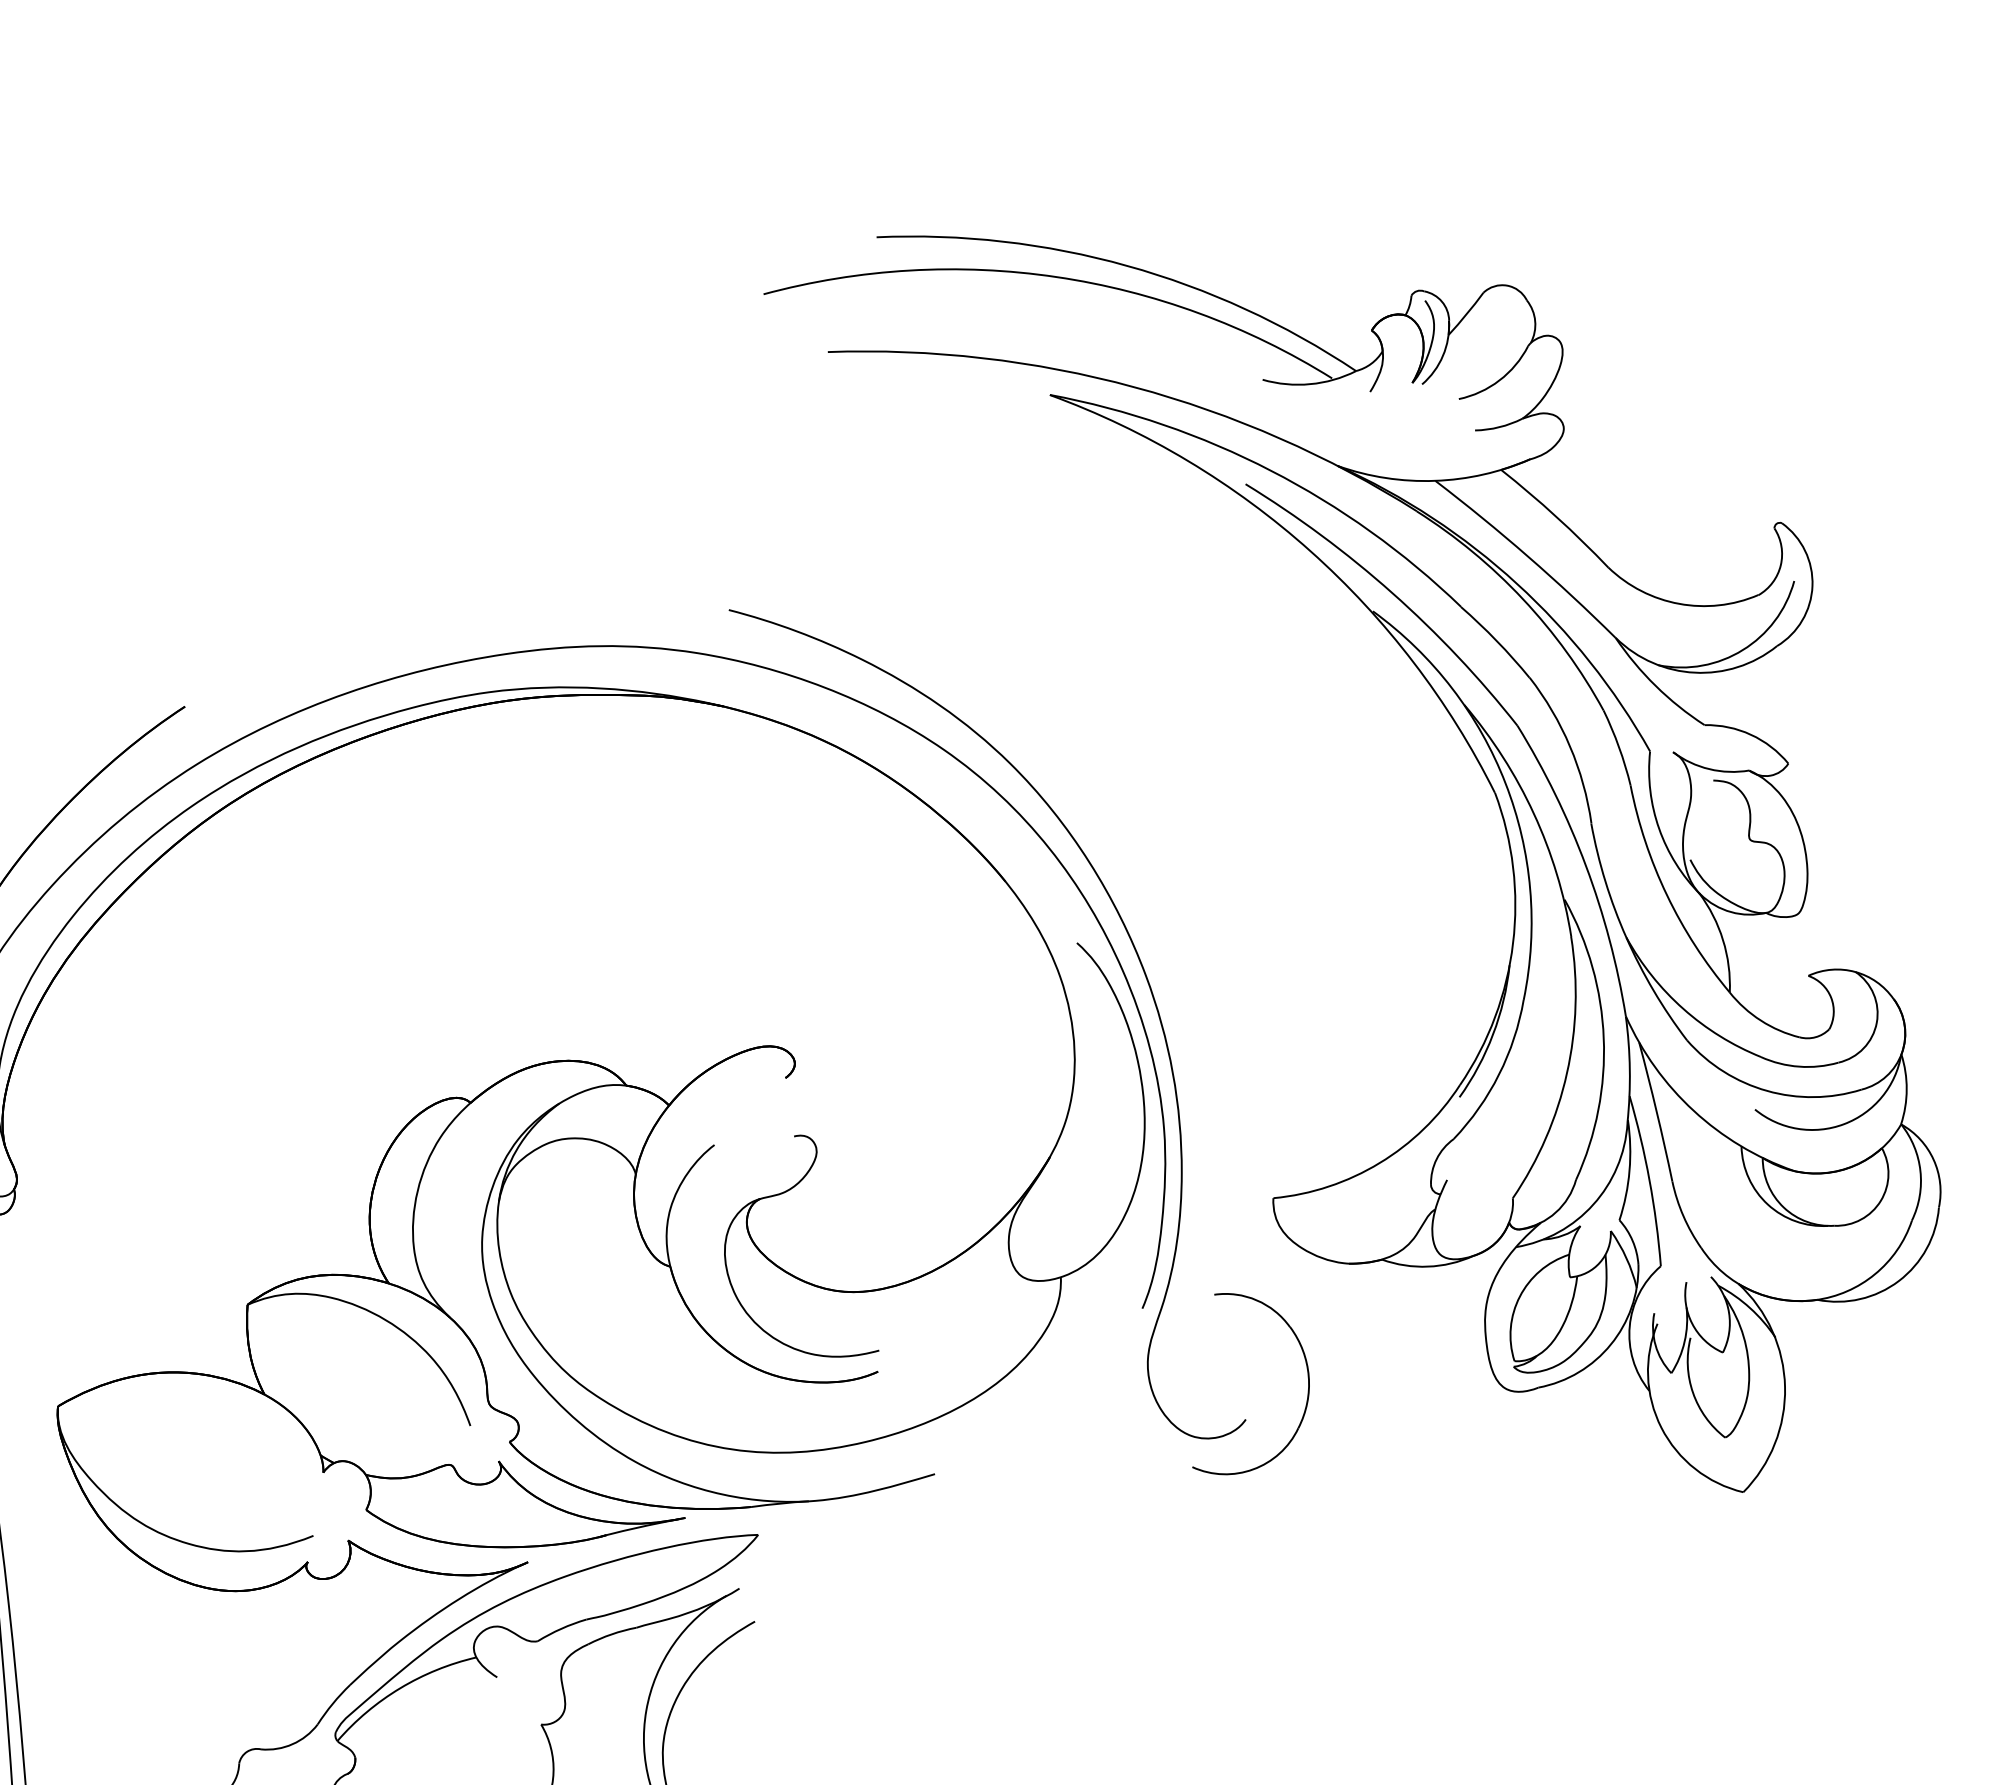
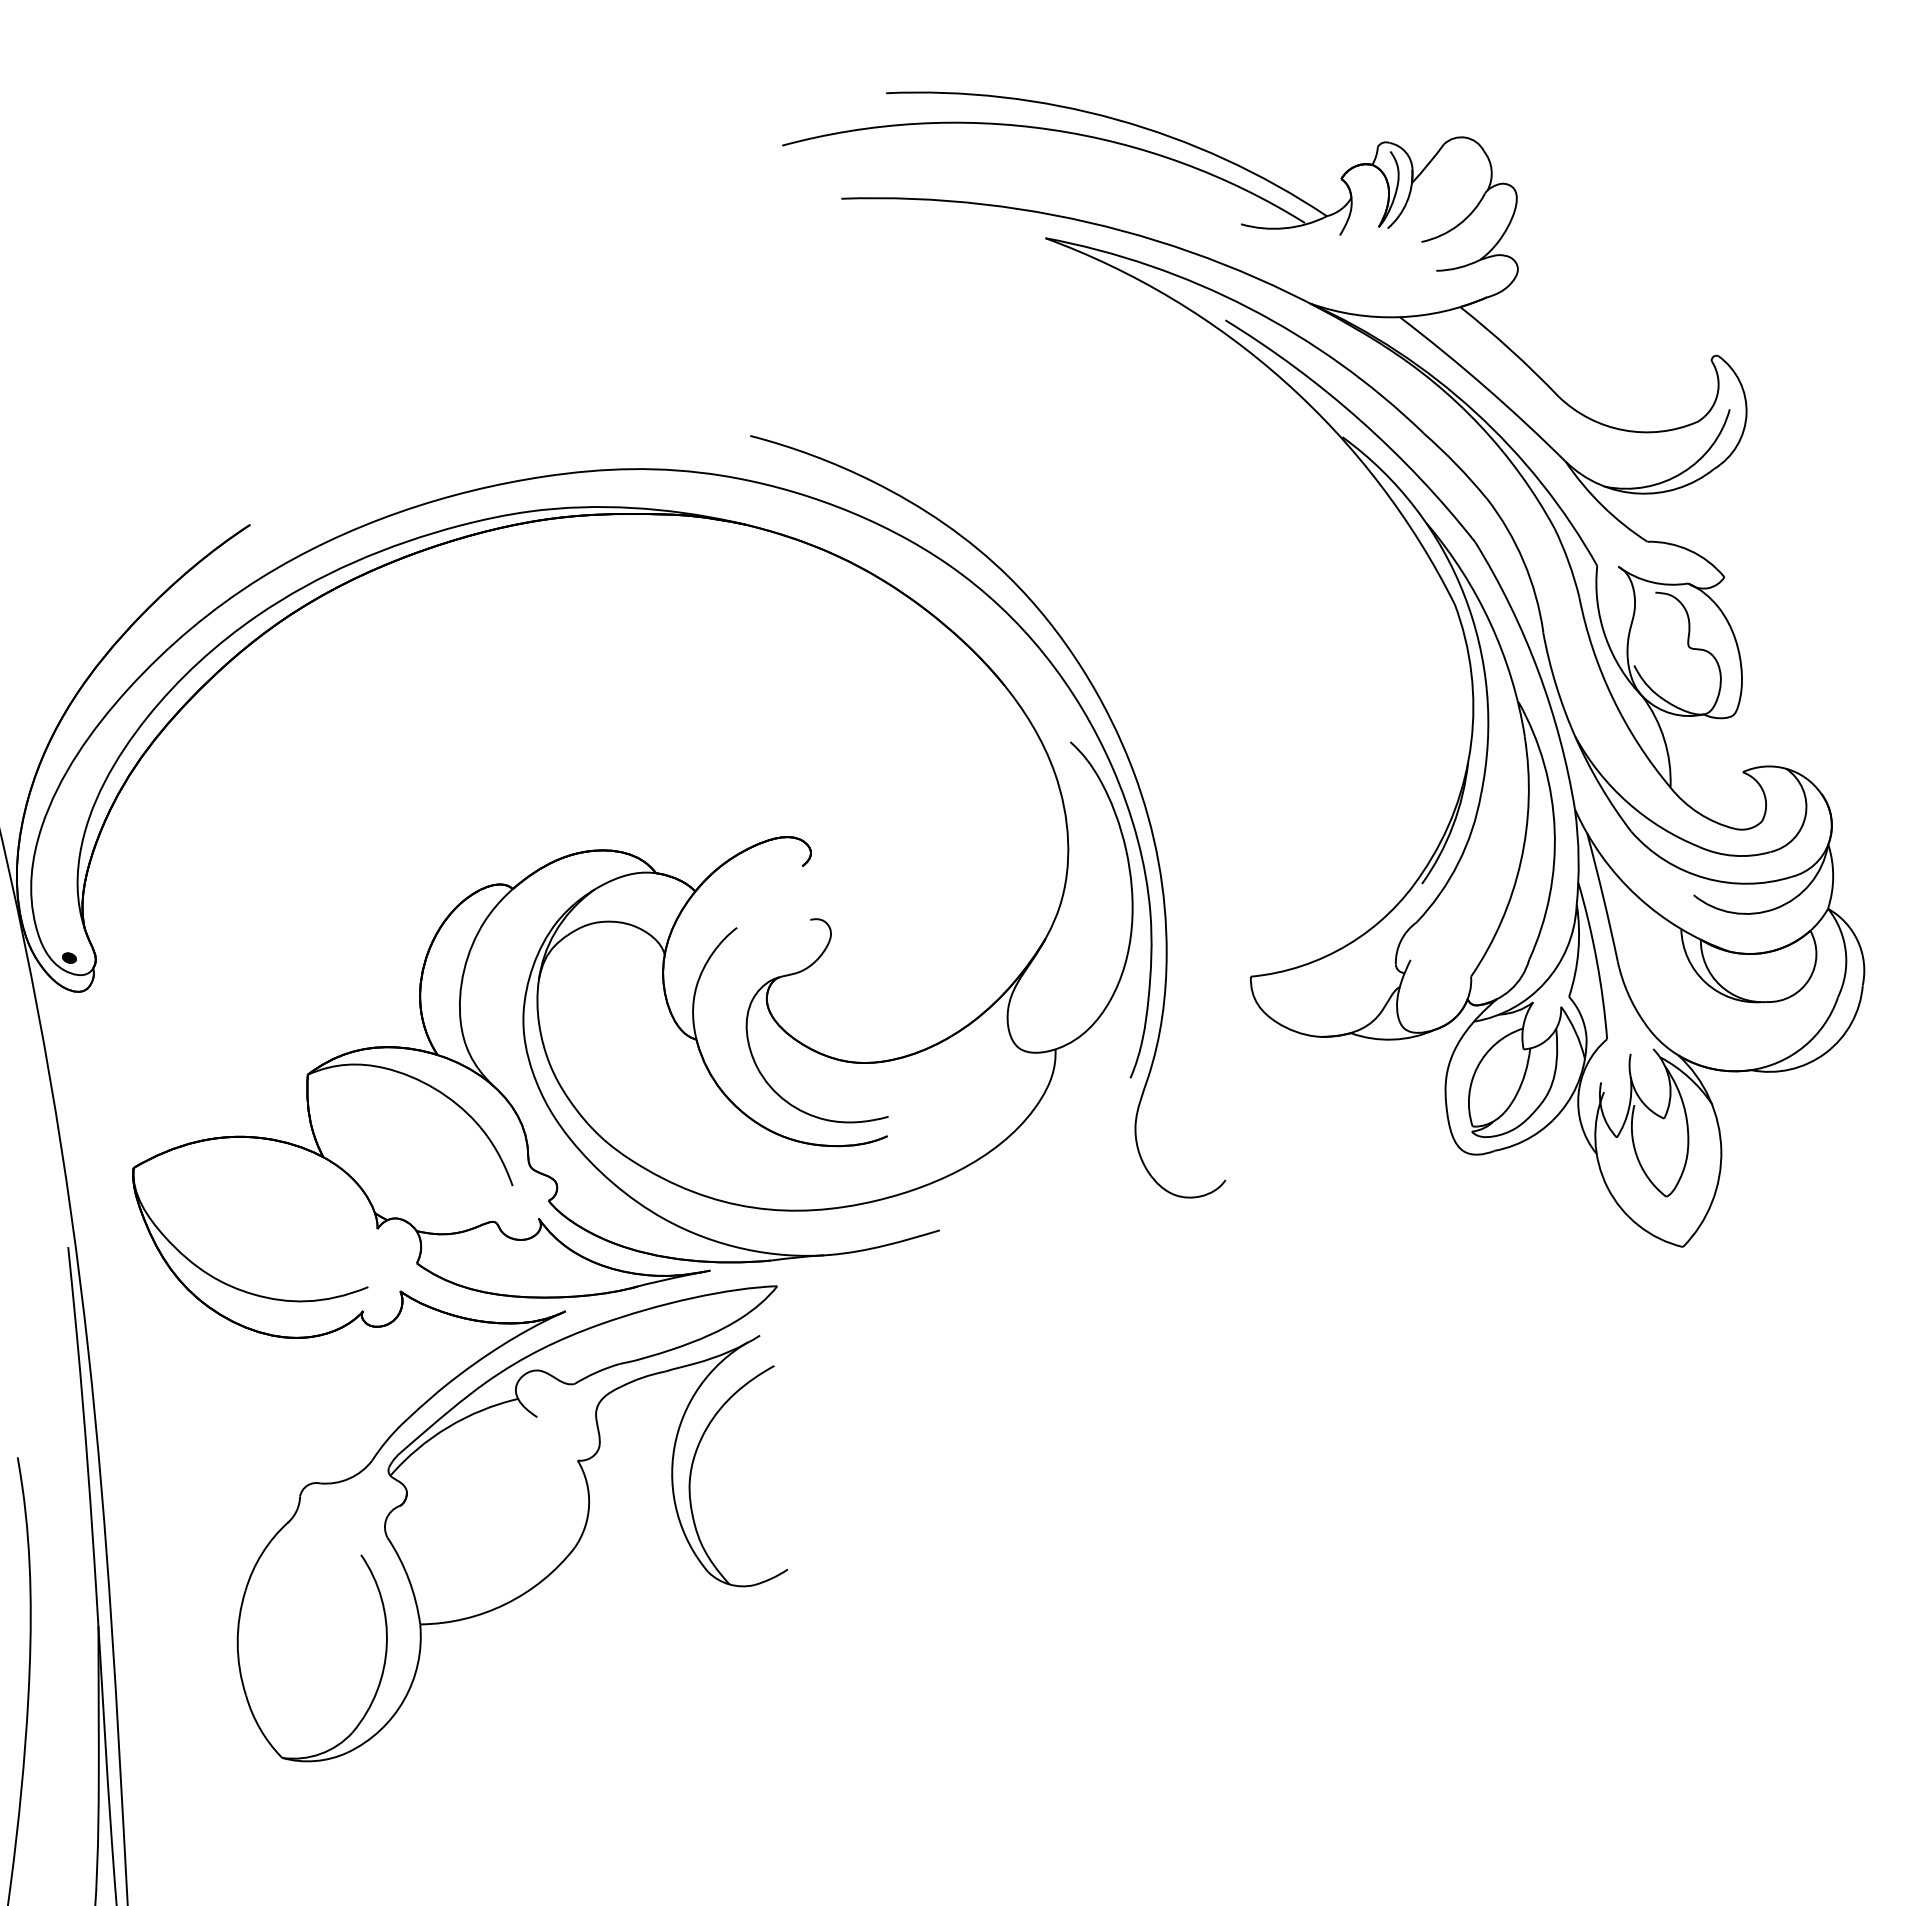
part: (1307, 1383) -> (1282, 1147), removed

